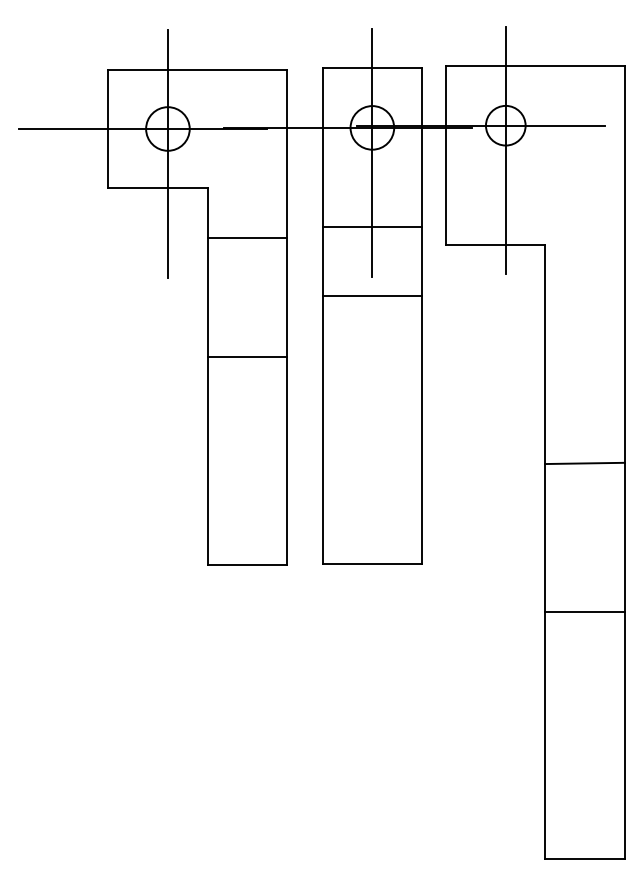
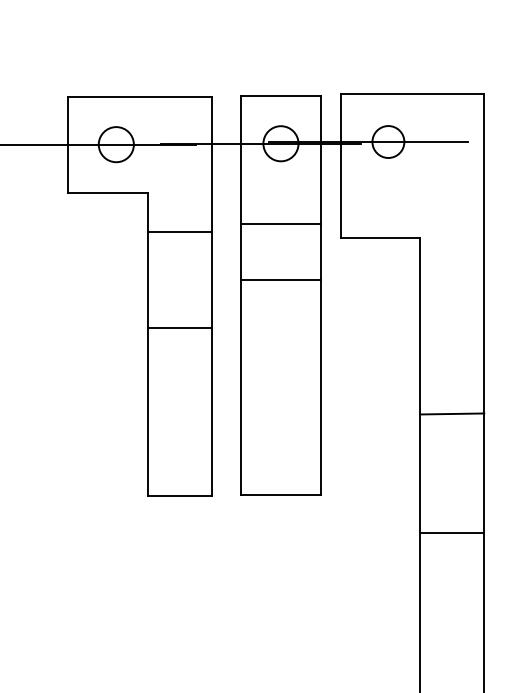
line: (505, 150) -> (388, 161), removed
line: (372, 152) -> (281, 163), removed
line: (167, 153) -> (115, 164), removed

